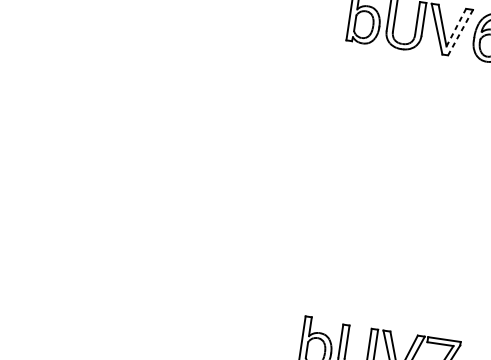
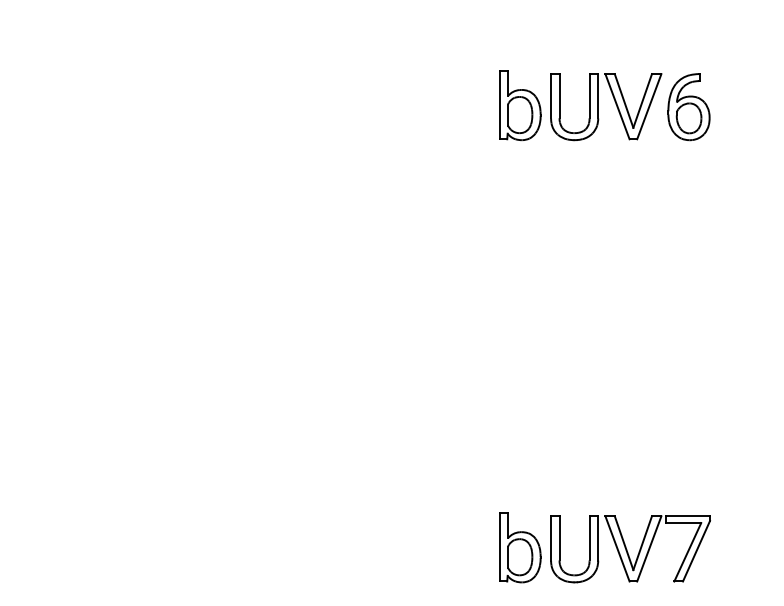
line: (456, 27) -> (642, 100), dashed -> solid
line: (460, 32) -> (649, 106), dashed -> solid

